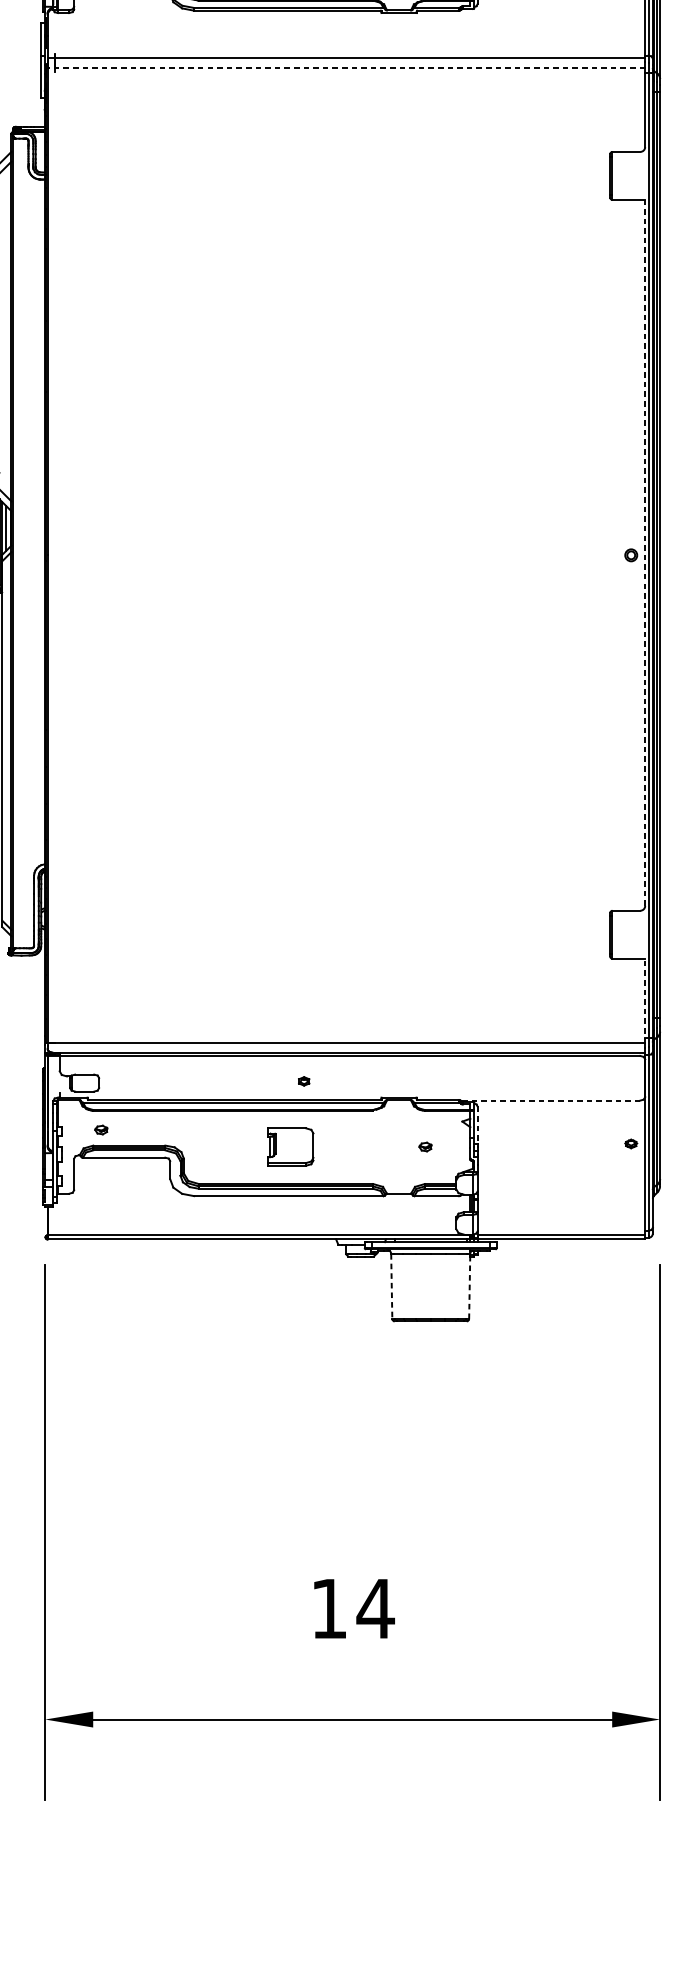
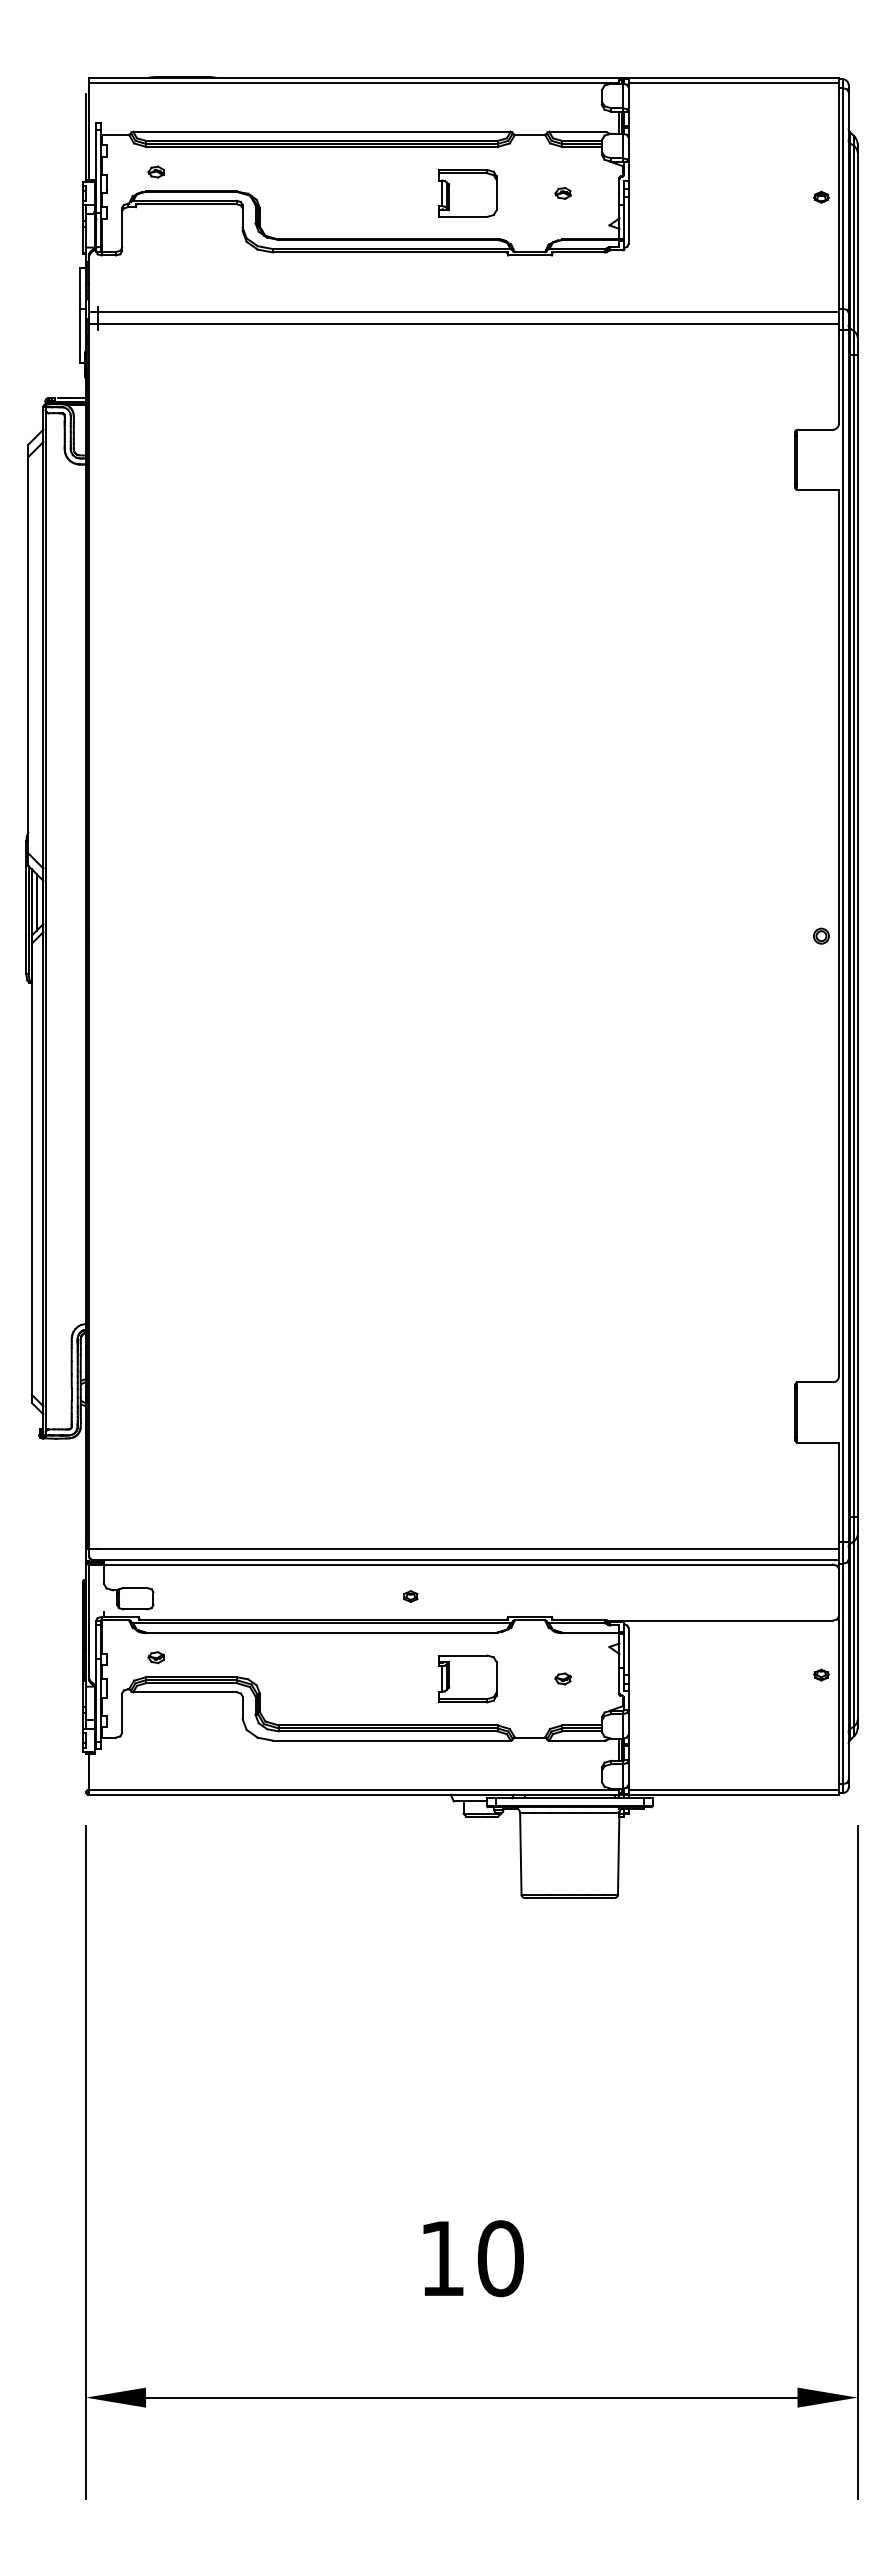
line: (346, 67) -> (463, 323), dashed -> solid
line: (644, 552) -> (838, 932), dashed -> solid
line: (644, 1000) -> (838, 1495), dashed -> solid
line: (550, 1100) -> (720, 1620), dashed -> solid
line: (477, 1125) -> (628, 1651), dashed -> solid
part: (290, 1146) -> (467, 1678), moved
line: (391, 1286) -> (520, 1854), dashed -> solid
line: (469, 1286) -> (618, 1854), dashed -> solid
text: (375, 1608) -> (500, 2258), 14 -> 10

